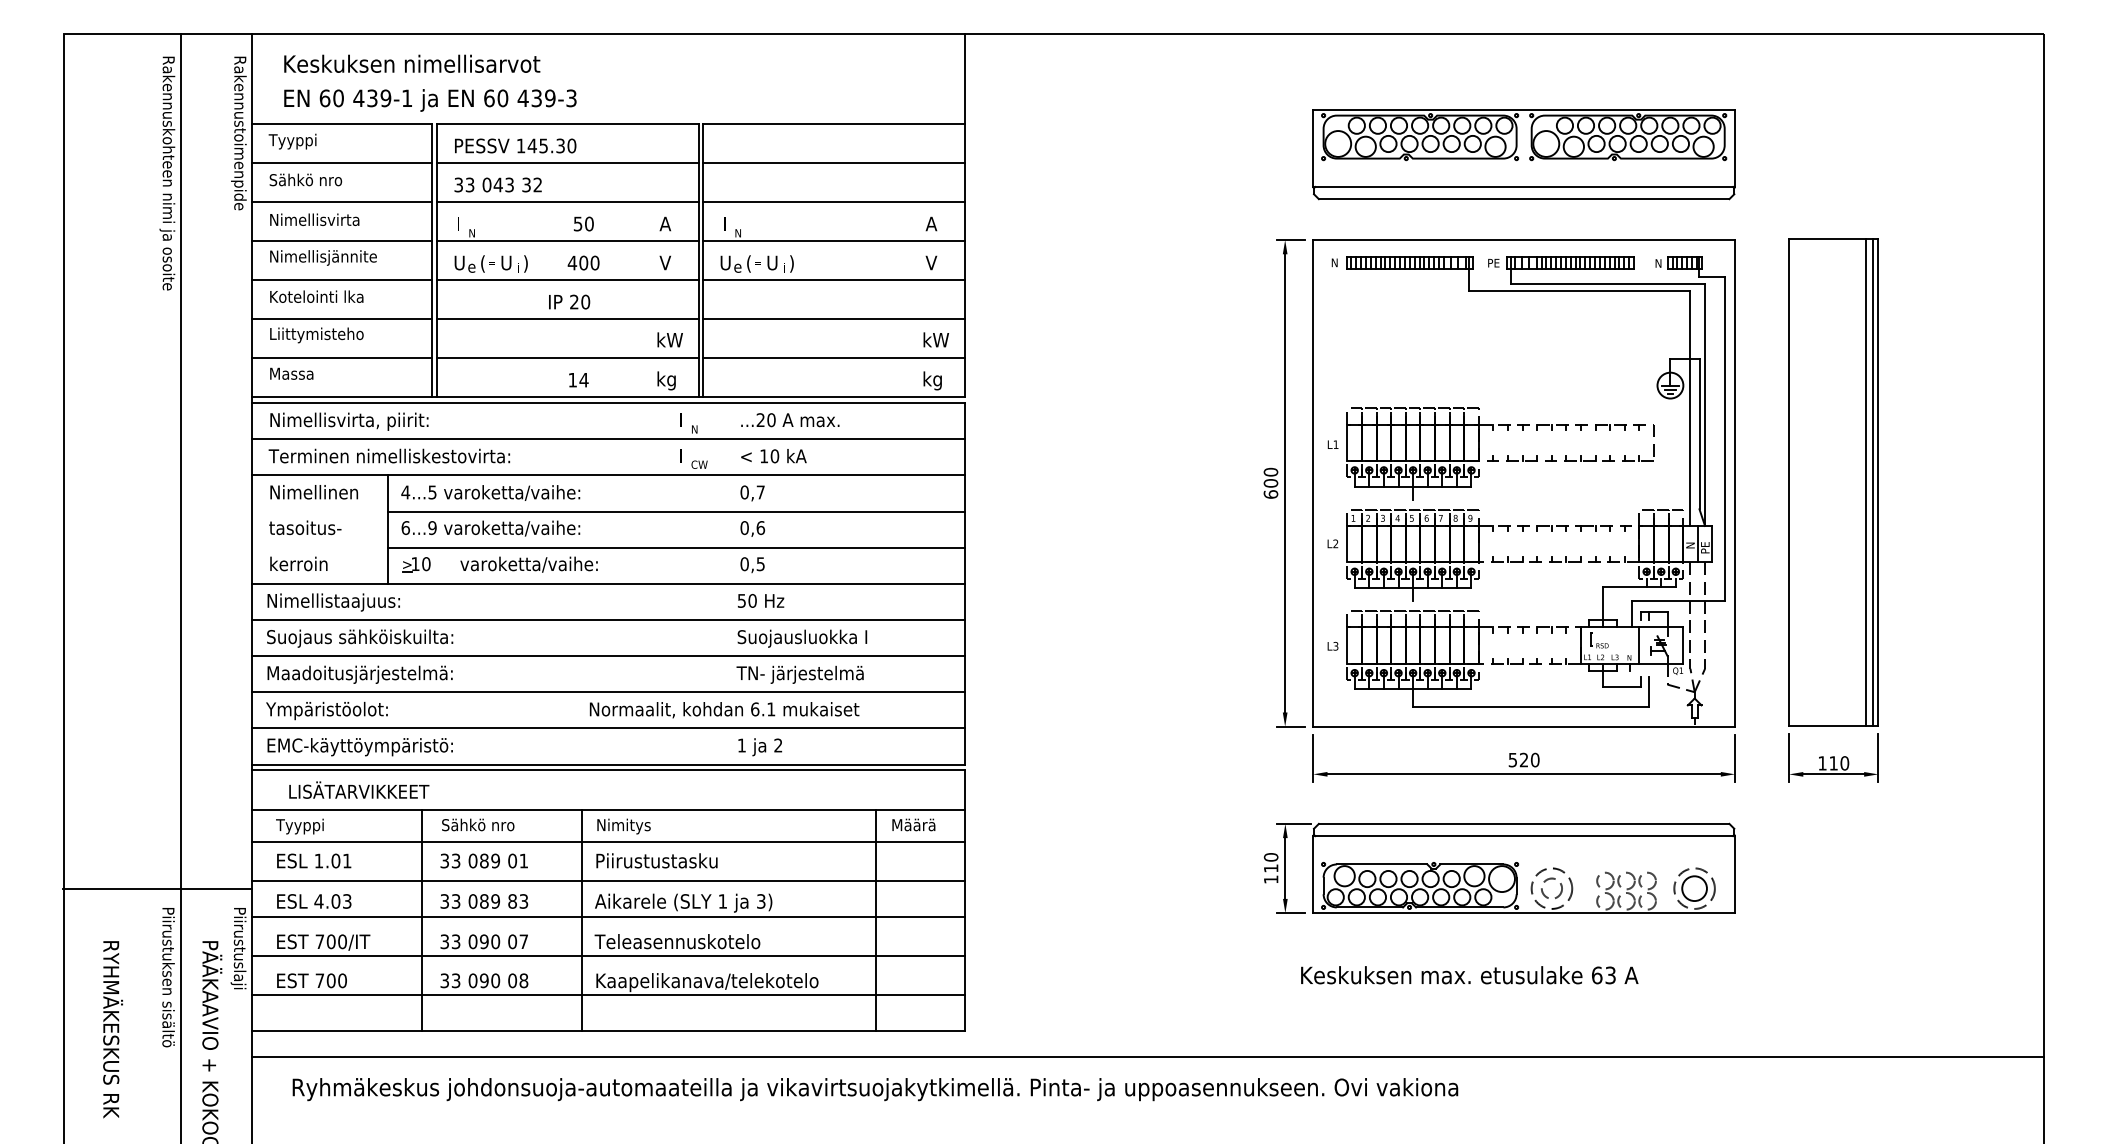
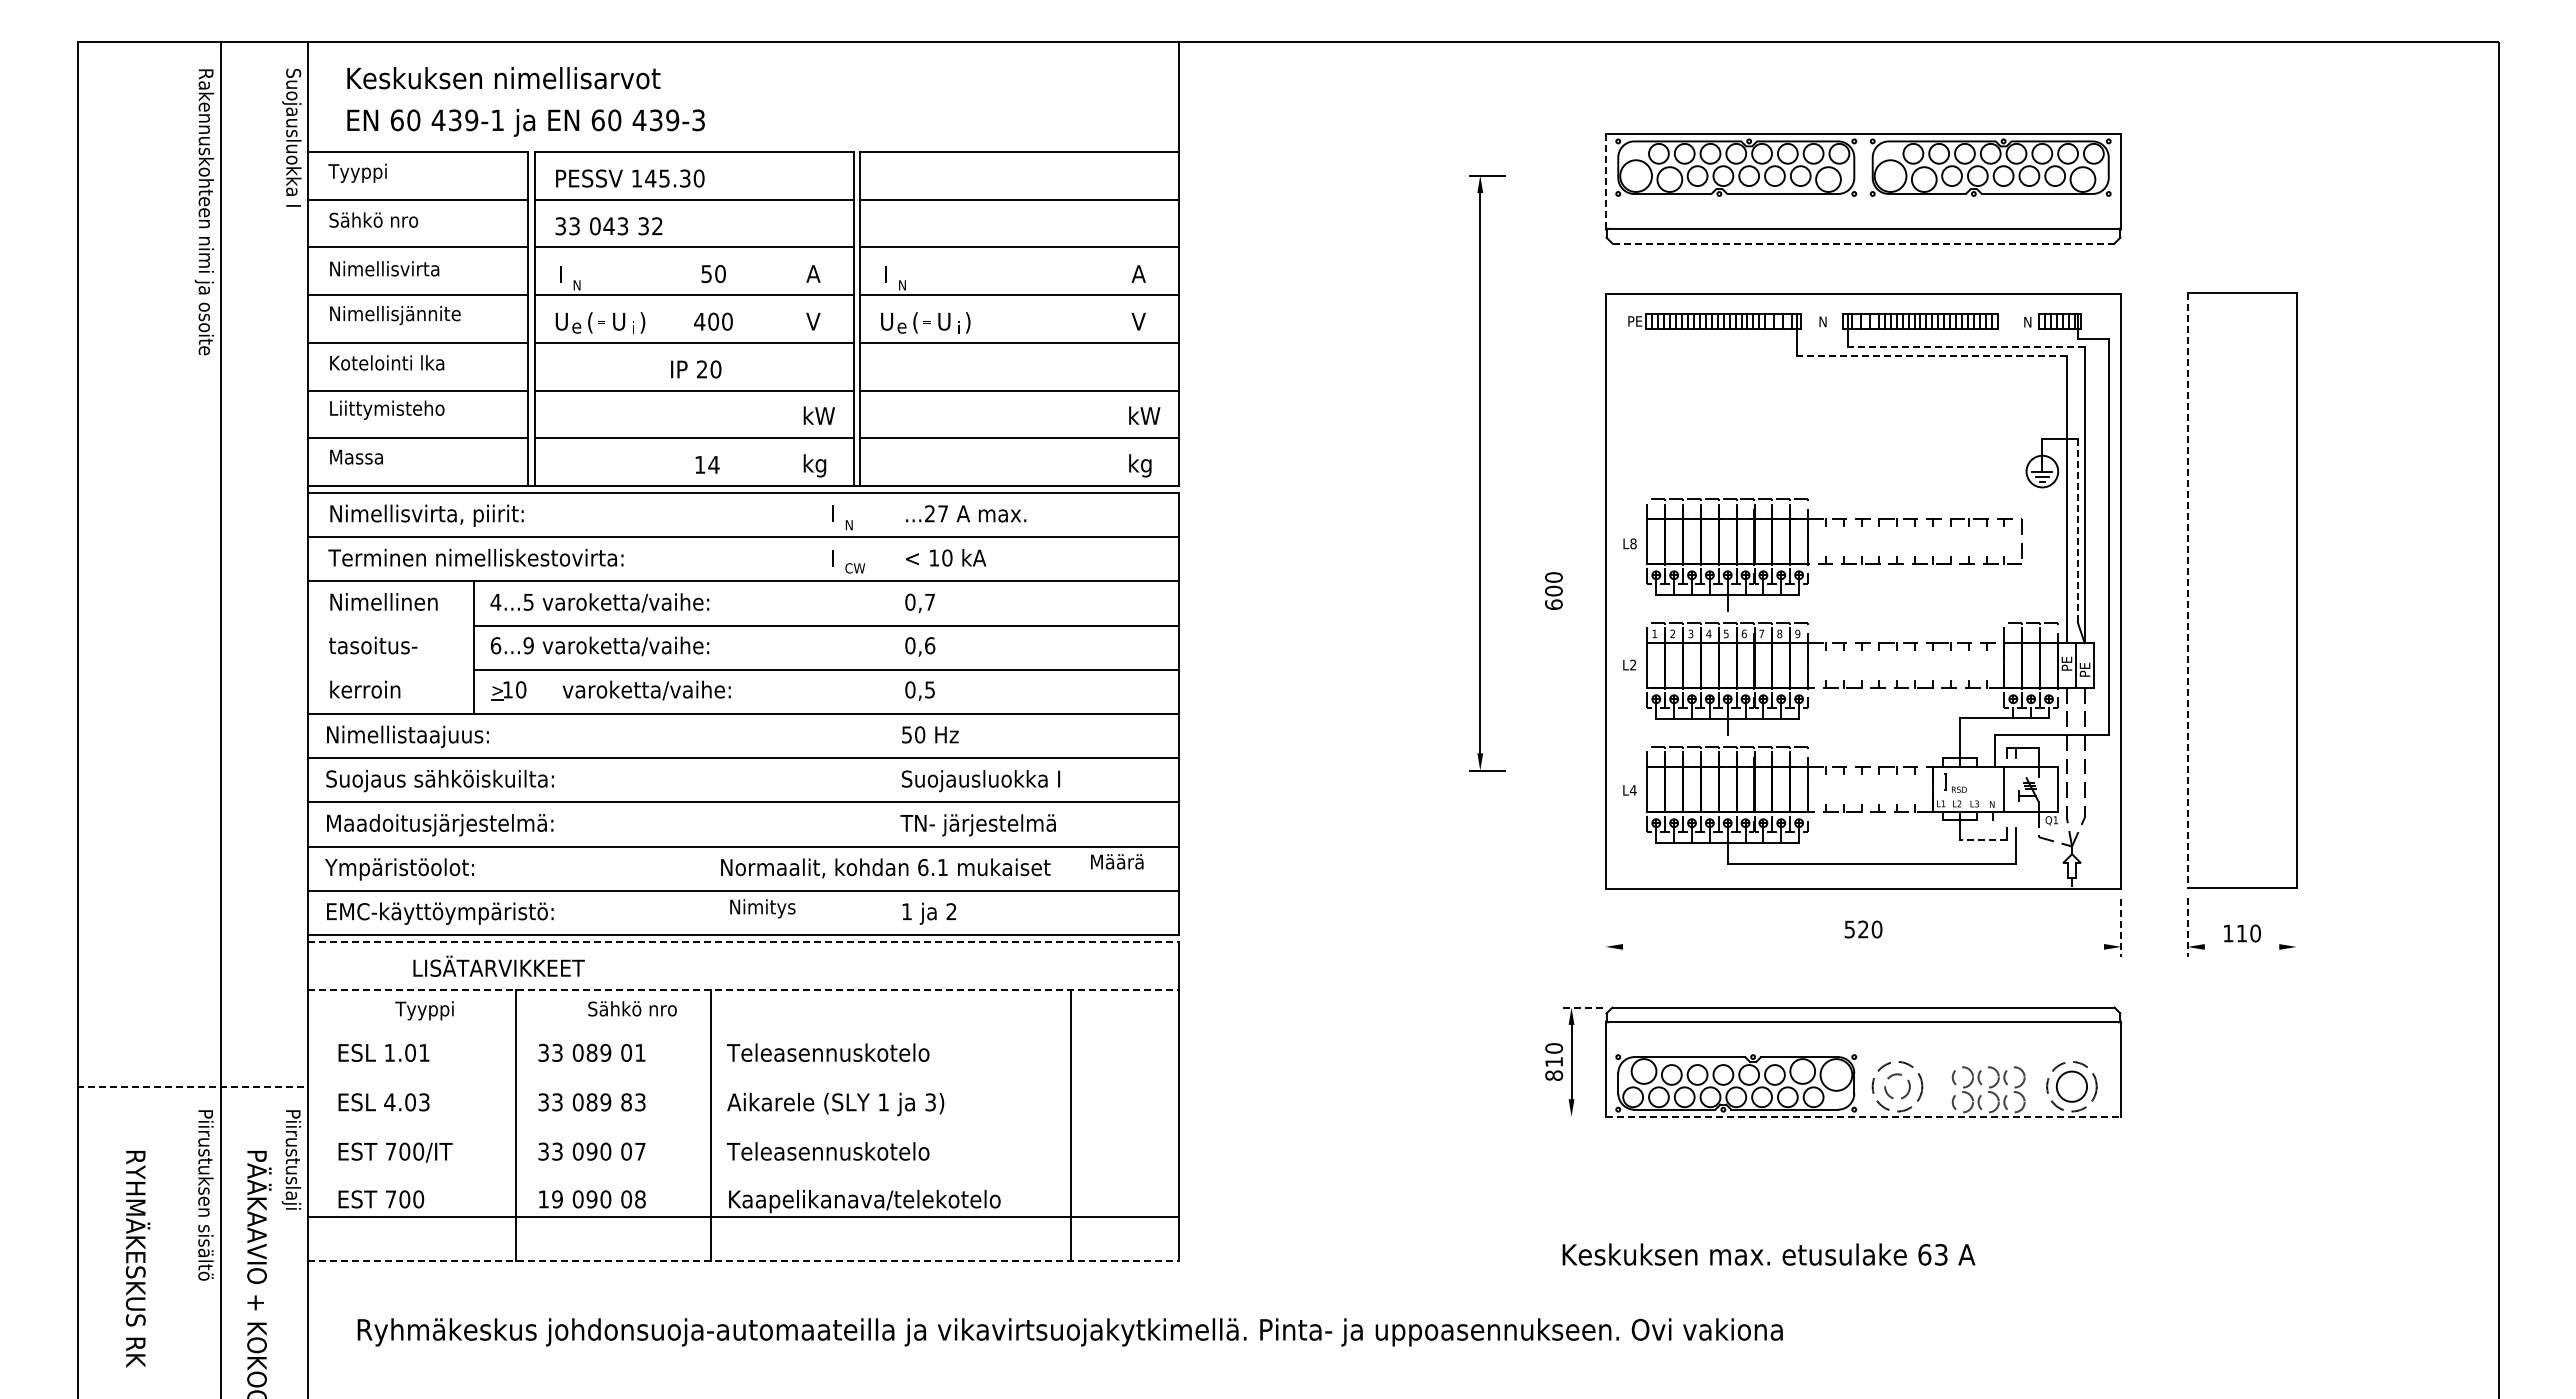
text: (238, 132) -> (291, 162), Rakennustoimenpide -> Suojausluokka I
line: (1313, 148) -> (1605, 181), solid -> dashed
line: (1524, 199) -> (1864, 243), solid -> dashed
text: (1337, 262) -> (1635, 321), N -> PE
text: (1493, 262) -> (1826, 321), PE -> N
line: (1608, 284) -> (1966, 347), solid -> dashed
line: (1579, 291) -> (1931, 356), solid -> dashed
text: (771, 419) -> (943, 513), ...20 -> ...27
line: (1699, 434) -> (2077, 531), solid -> dashed
text: (1336, 444) -> (1633, 543), L1 -> L8
line: (1789, 482) -> (2187, 590), solid -> dashed
line: (1865, 482) -> (2281, 589), removed
line: (1873, 482) -> (2290, 589), removed
part: (1285, 483) -> (1480, 473), moved
text: (1690, 541) -> (2066, 662), N -> PE
text: (1335, 646) -> (1632, 790), L3 -> L4
line: (1621, 687) -> (1982, 840), solid -> dashed
line: (1878, 757) -> (2296, 926), removed
line: (1313, 758) -> (1605, 927), removed
line: (1789, 758) -> (2187, 927), solid -> dashed
line: (1735, 759) -> (2121, 928), solid -> dashed
line: (608, 769) -> (743, 941), solid -> dashed
line: (1524, 773) -> (1863, 946), removed
line: (1833, 773) -> (2241, 946), removed
text: (358, 789) -> (498, 965), moved
line: (608, 809) -> (743, 990), solid -> dashed
line: (1293, 823) -> (1581, 1007), solid -> dashed
text: (478, 824) -> (632, 1008), moved
text: (914, 824) -> (1117, 861), moved
text: (299, 826) -> (424, 1010), moved
text: (623, 826) -> (762, 908), moved
line: (608, 841) -> (743, 1029), removed
text: (676, 860) -> (827, 1052), Piirustustasku -> Teleasennuskotelo
text: (1271, 879) -> (1554, 1075), 110 -> 810
line: (608, 881) -> (743, 1077), removed
line: (158, 889) -> (193, 1087), solid -> dashed
line: (1291, 913) -> (1578, 1116), removed
line: (1524, 913) -> (1863, 1116), solid -> dashed
line: (608, 917) -> (743, 1121), removed
line: (608, 955) -> (743, 1168), removed
text: (1469, 975) -> (1768, 1254), moved
text: (450, 980) -> (550, 1199), 33 -> 19
line: (608, 1030) -> (743, 1260), solid -> dashed
line: (1147, 1056) -> (1403, 1292), removed

